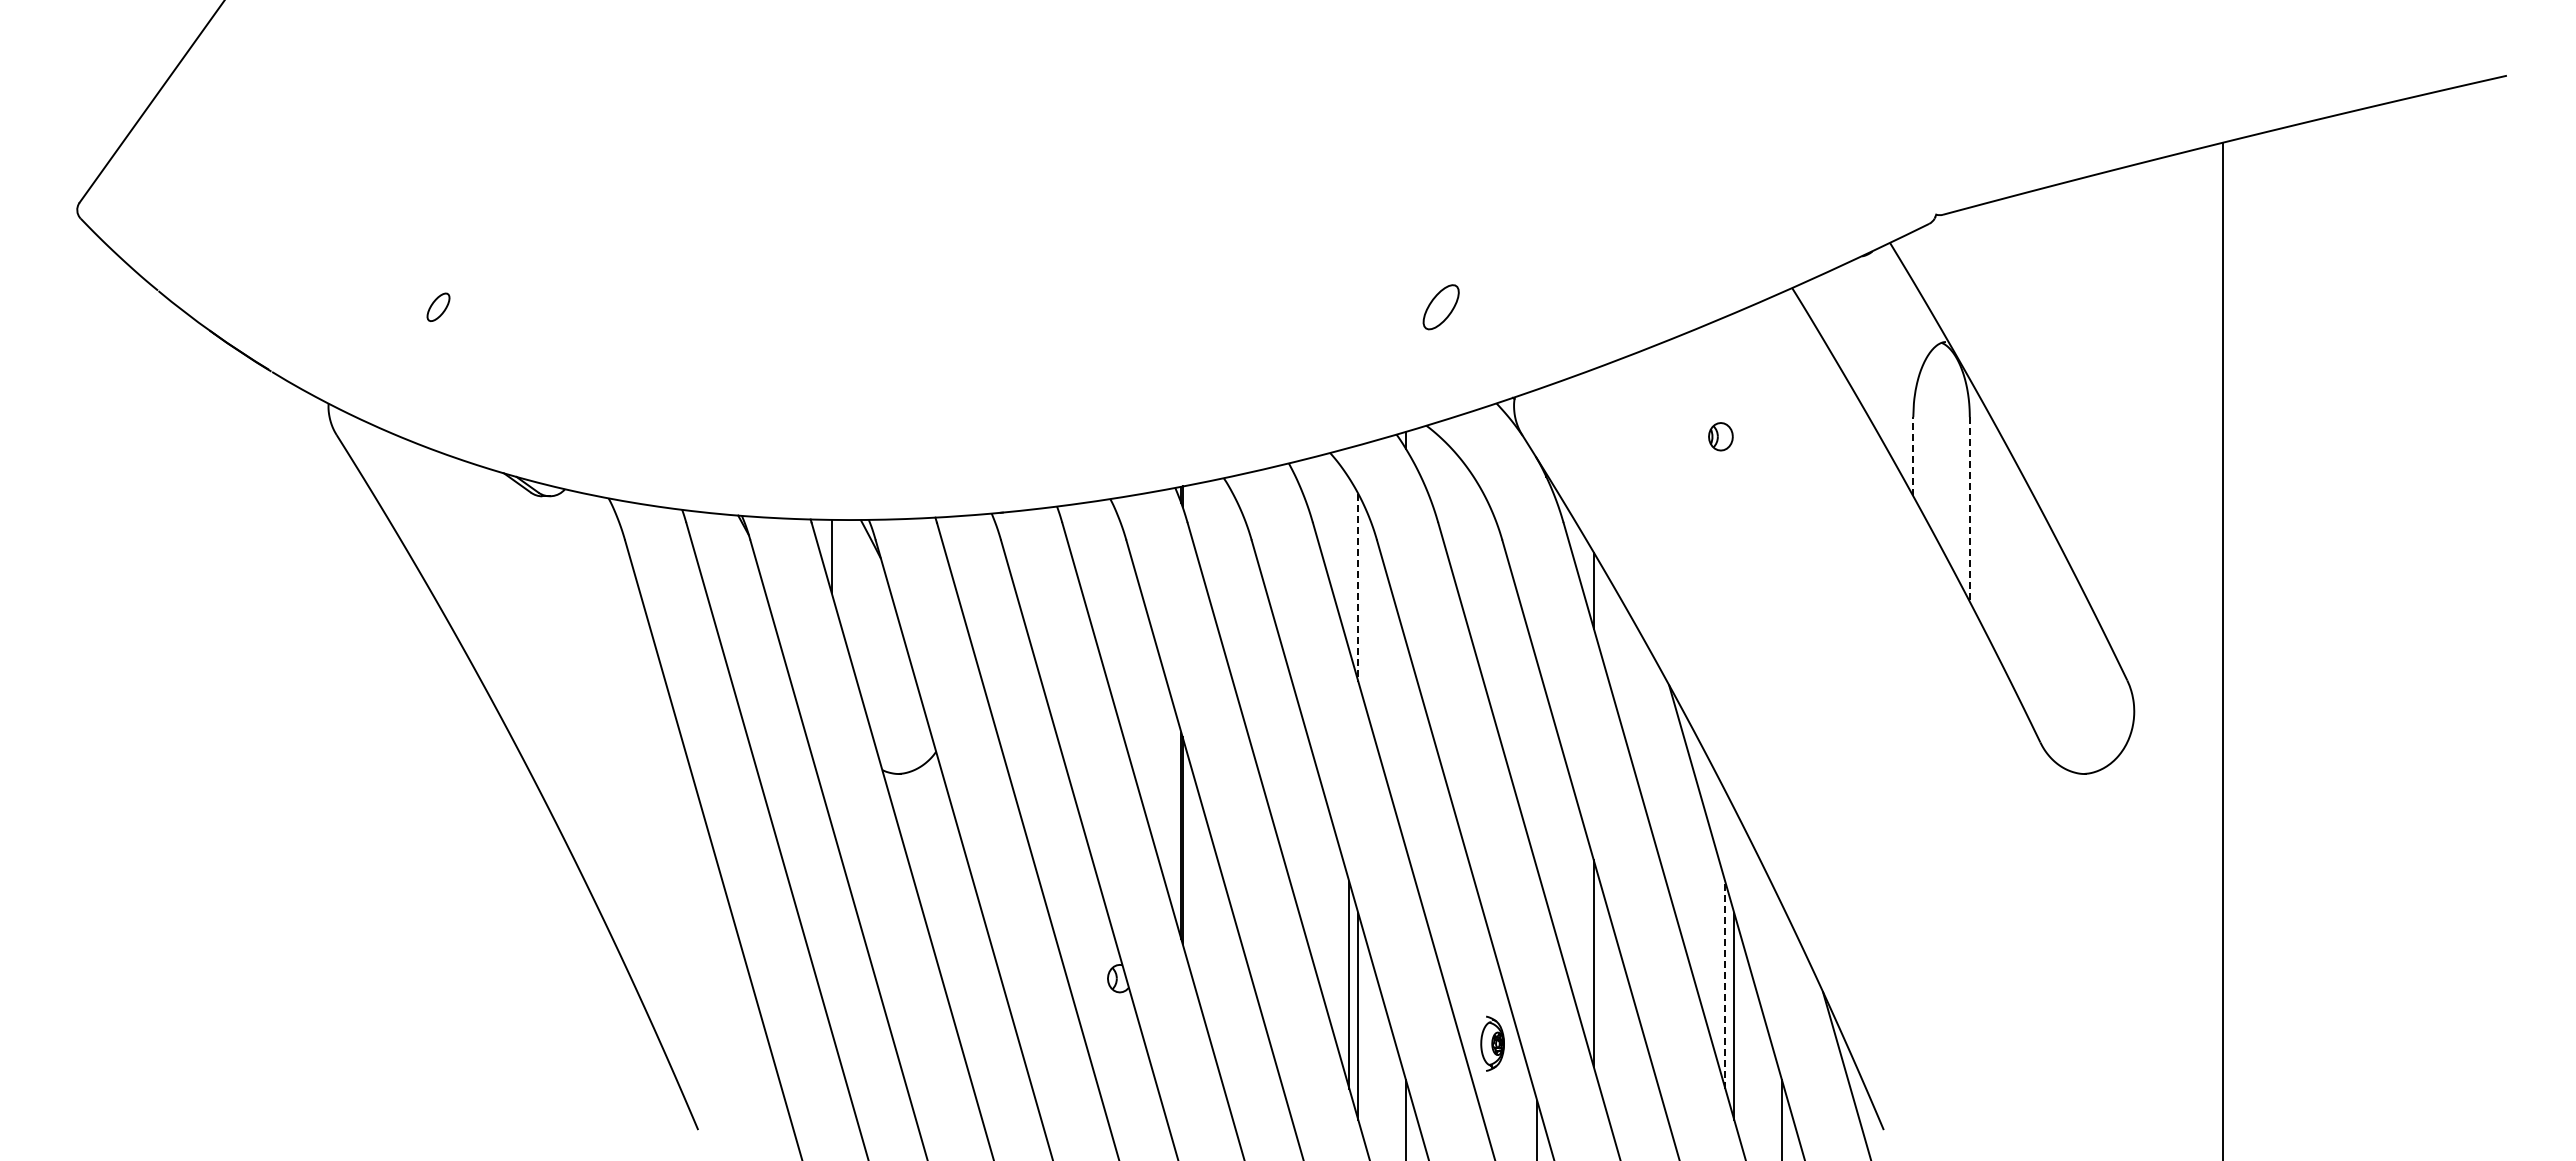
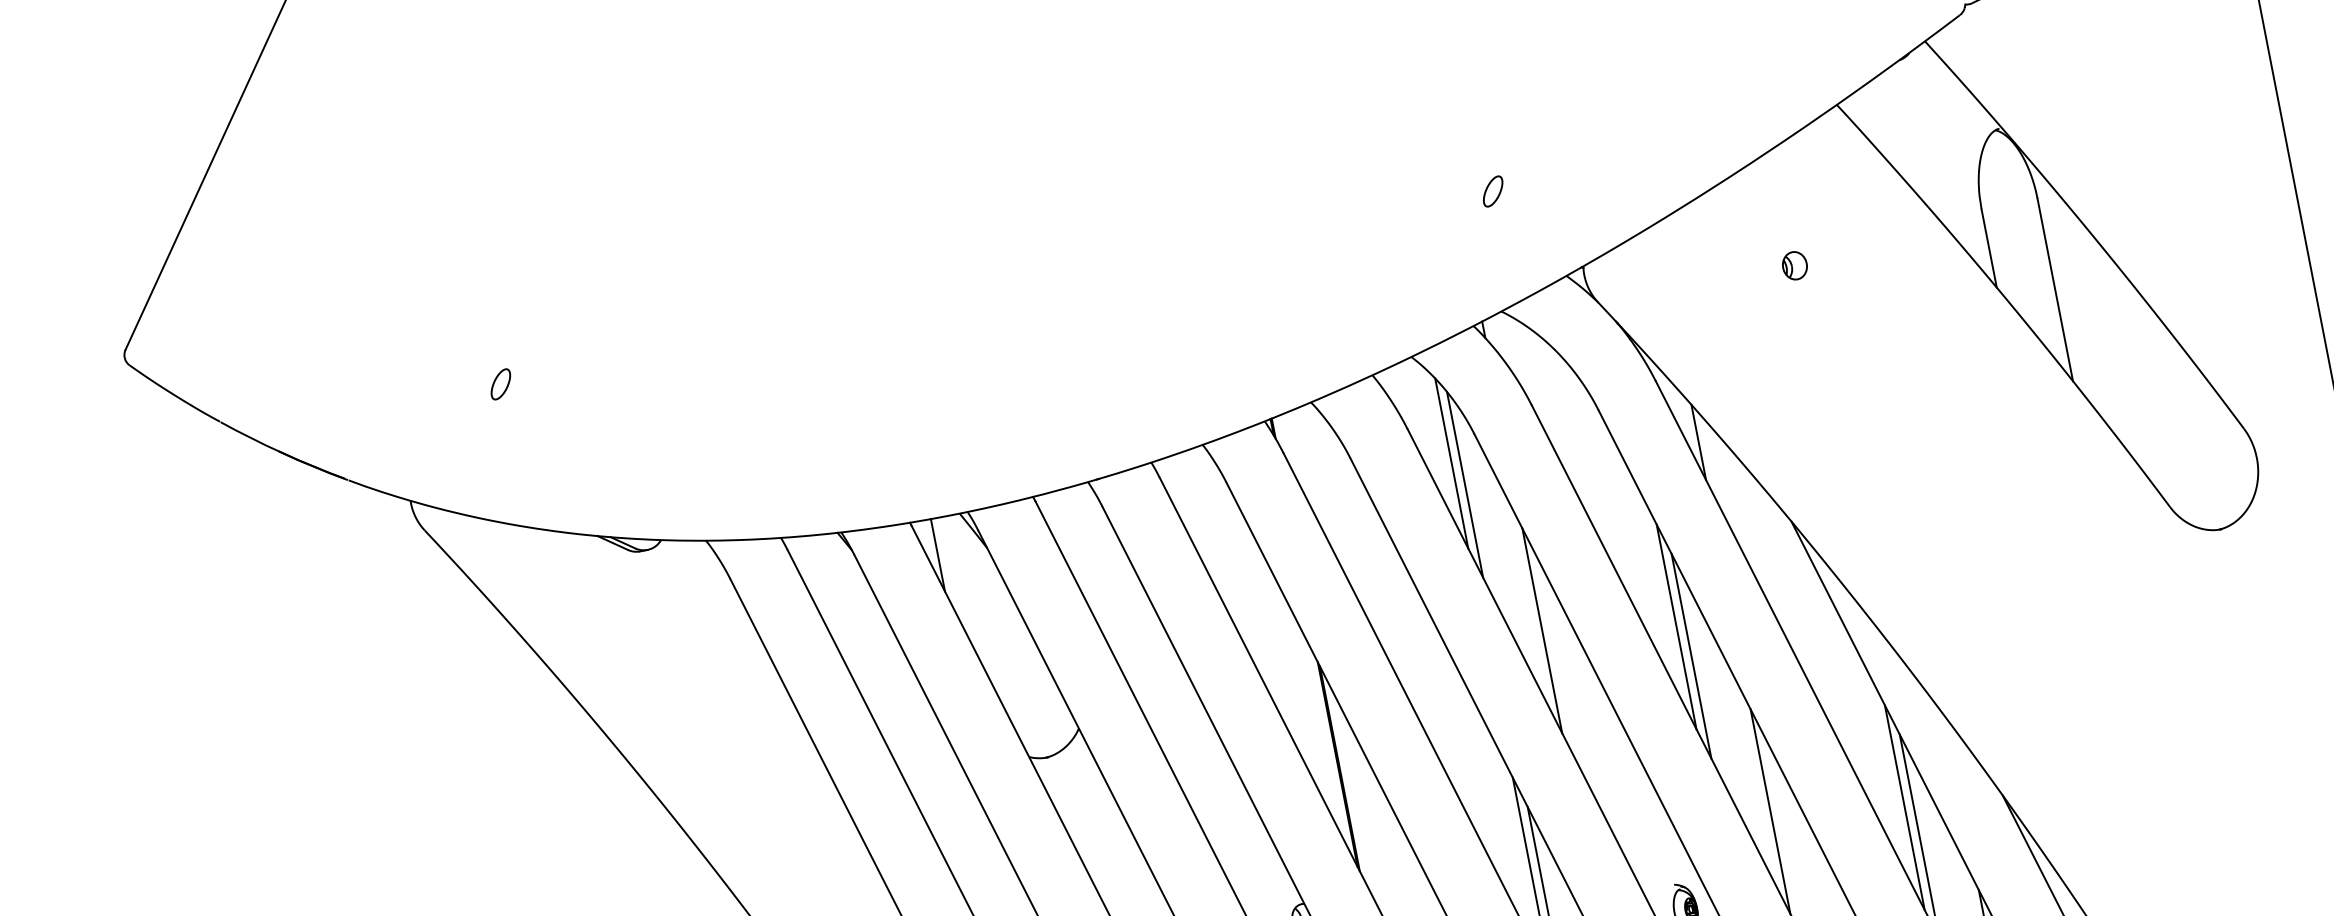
part: (1440, 307) -> (1492, 191), size x0.62
line: (1913, 456) -> (1989, 248), dashed -> solid
line: (1969, 510) -> (2055, 290), dashed -> solid
line: (1349, 564) -> (1451, 463), added
line: (1358, 587) -> (1465, 484), dashed -> solid
line: (1405, 744) -> (1541, 631), added
line: (1537, 765) -> (1676, 626), added
line: (1546, 796) -> (1691, 655), added
line: (1725, 984) -> (1904, 806), dashed -> solid

